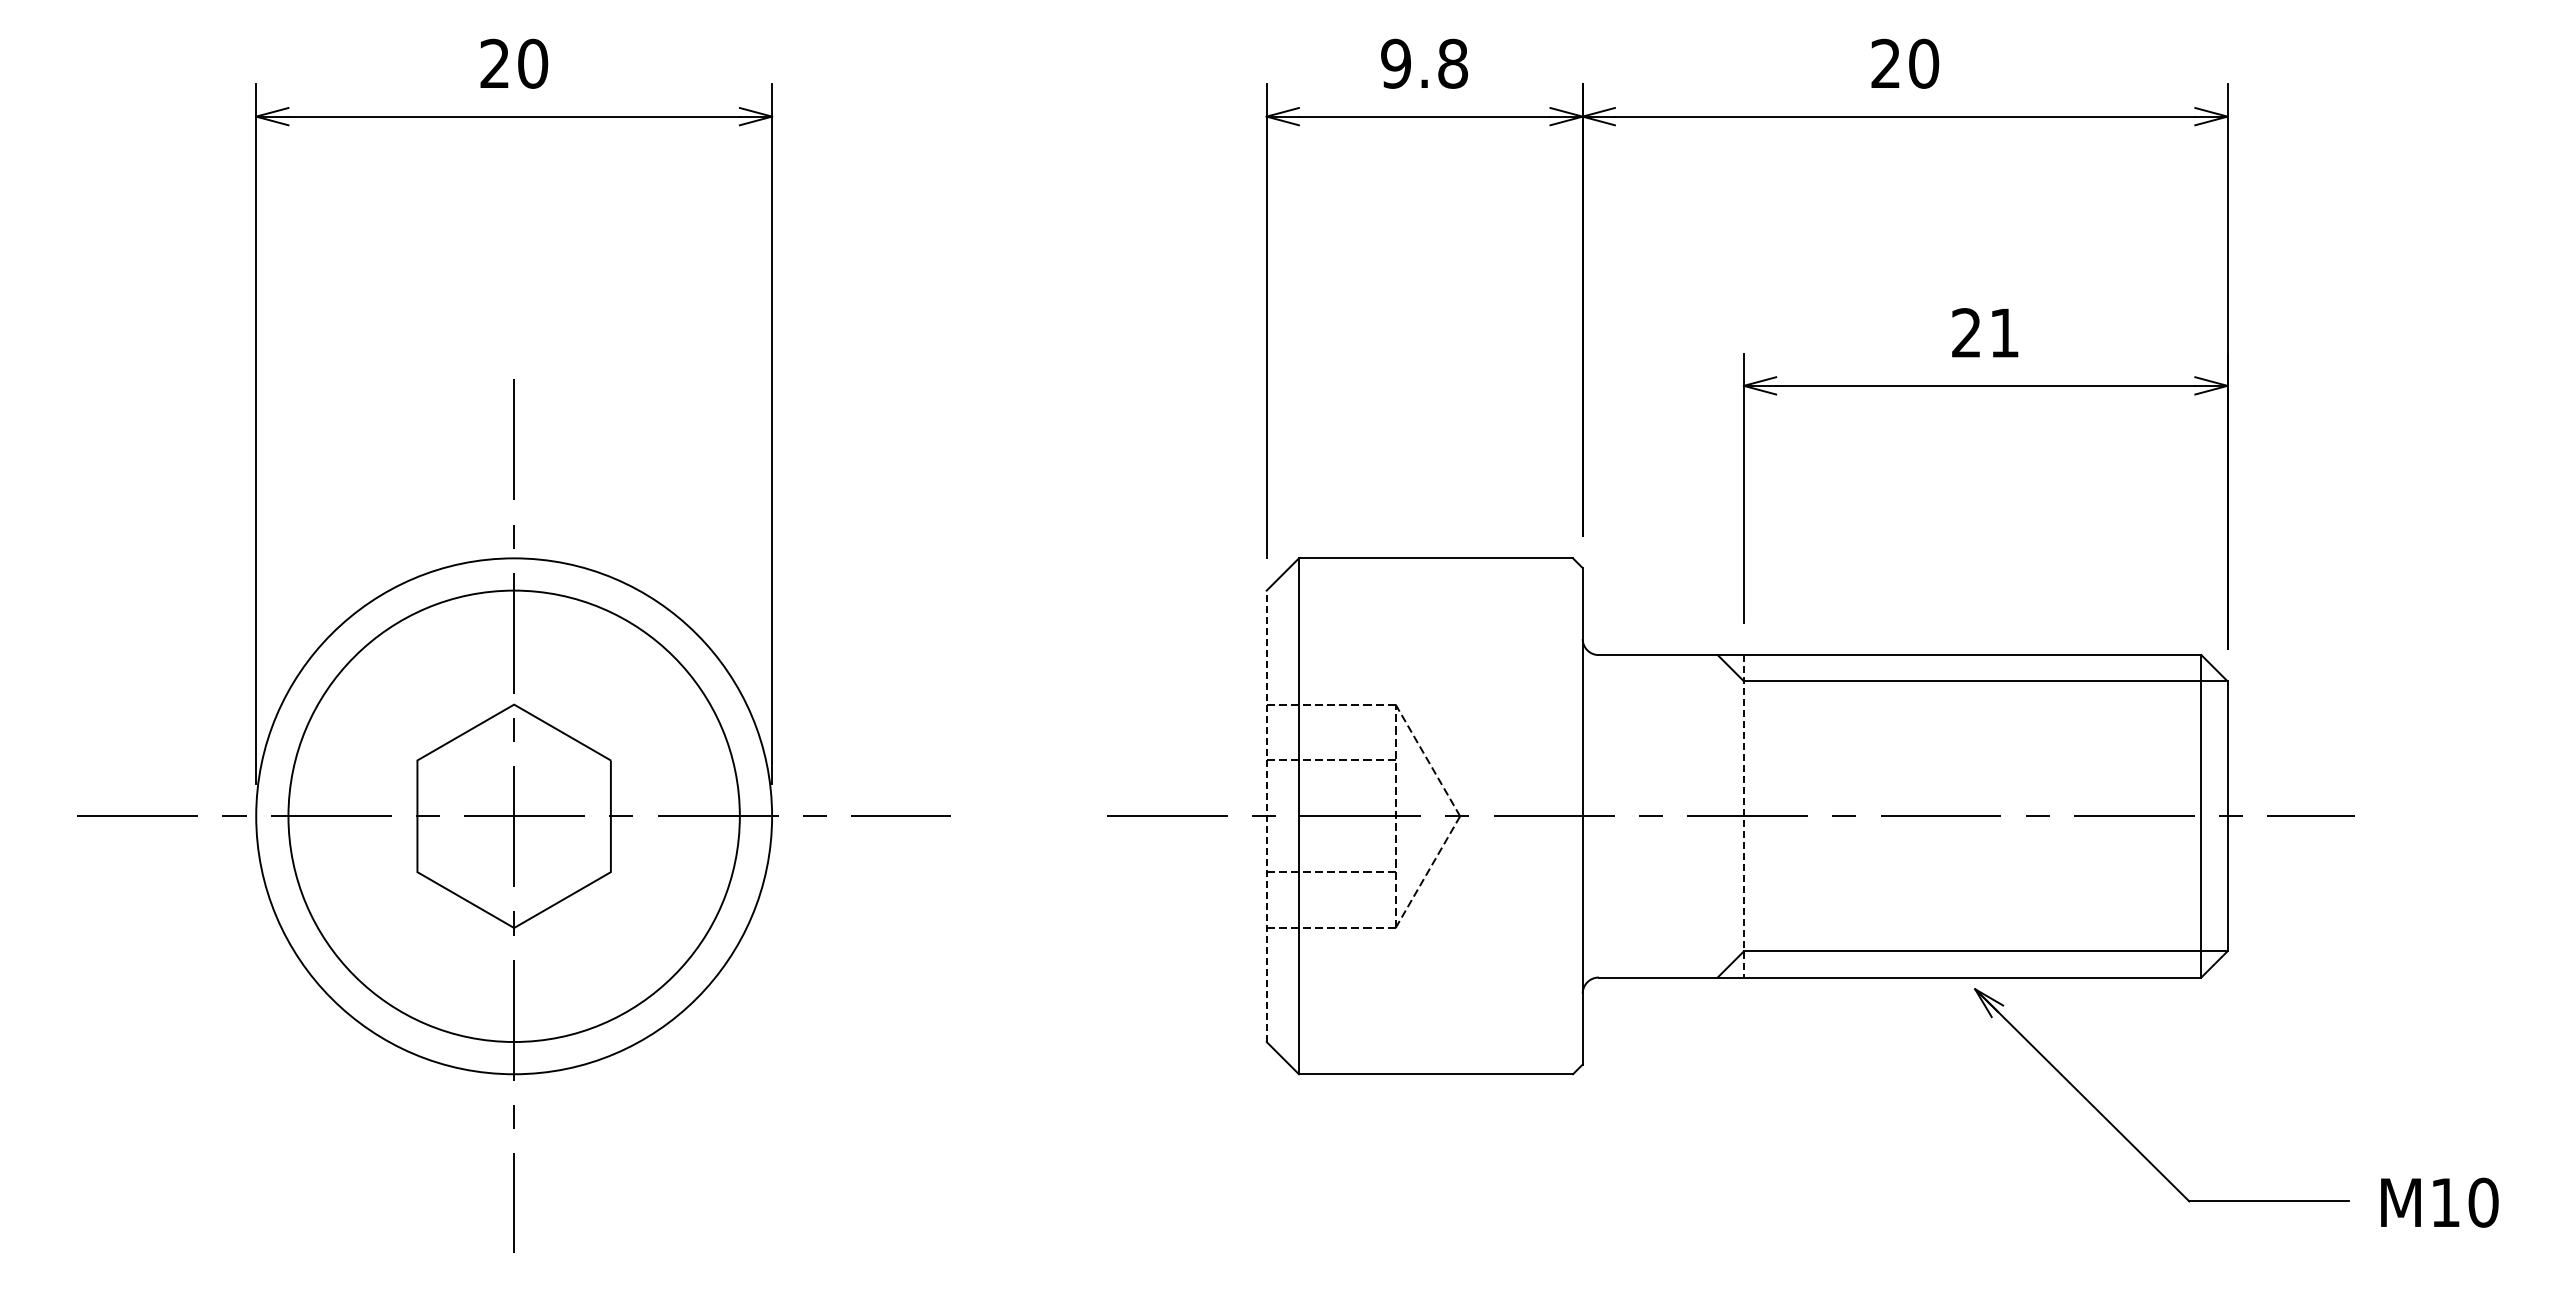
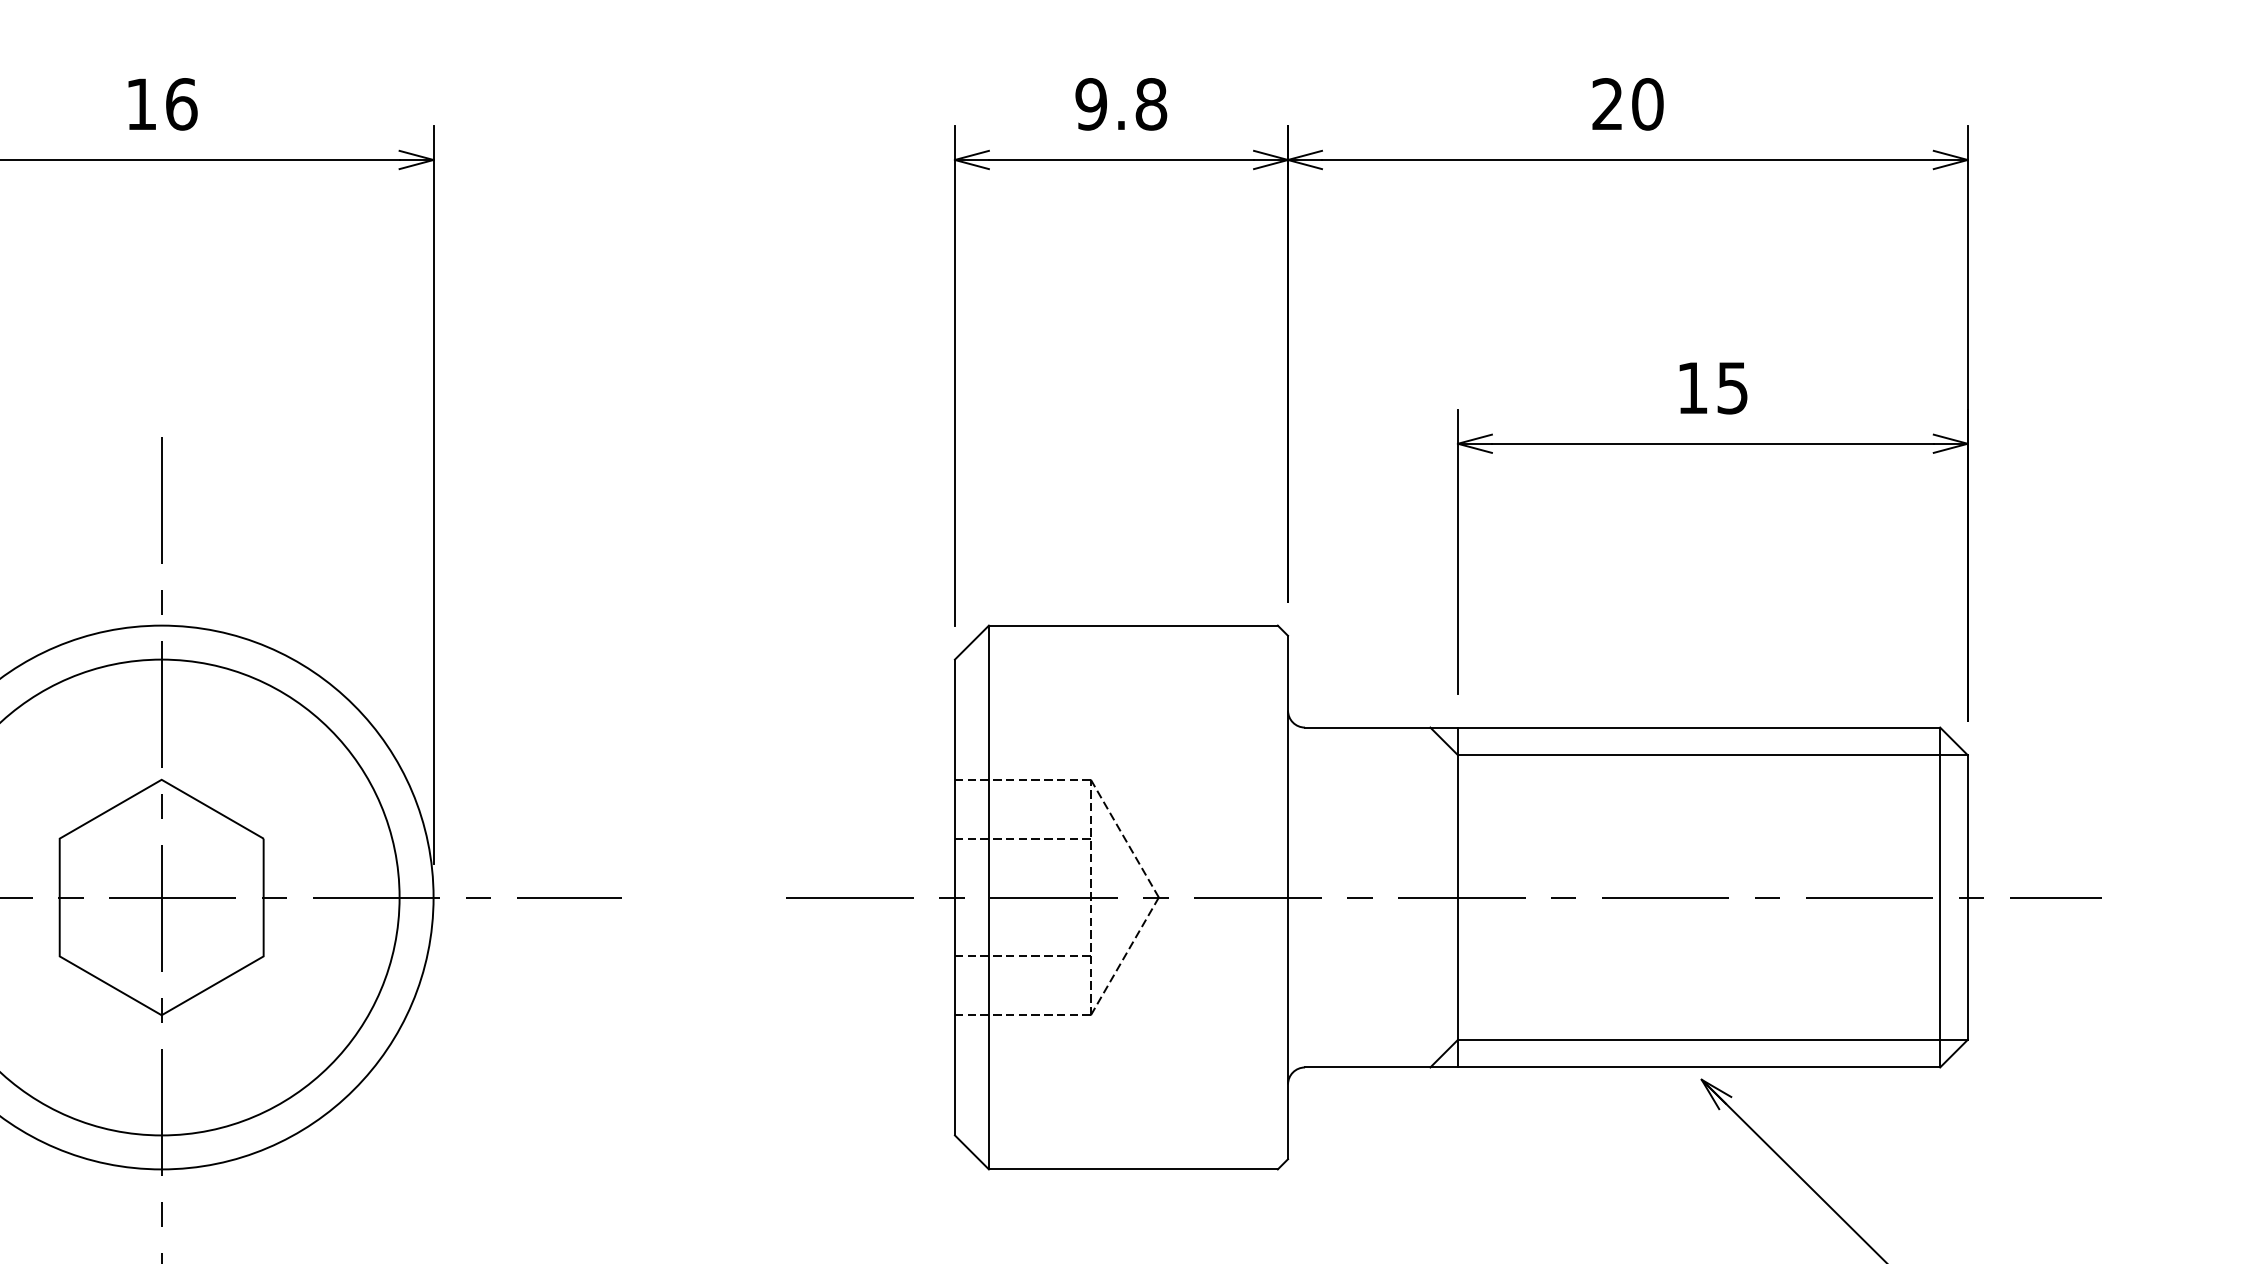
text: (514, 63) -> (162, 103), 20 -> 16
text: (1985, 333) -> (1712, 388), 21 -> 15
line: (1266, 816) -> (954, 897), dashed -> solid
line: (1743, 816) -> (1457, 897), dashed -> solid

